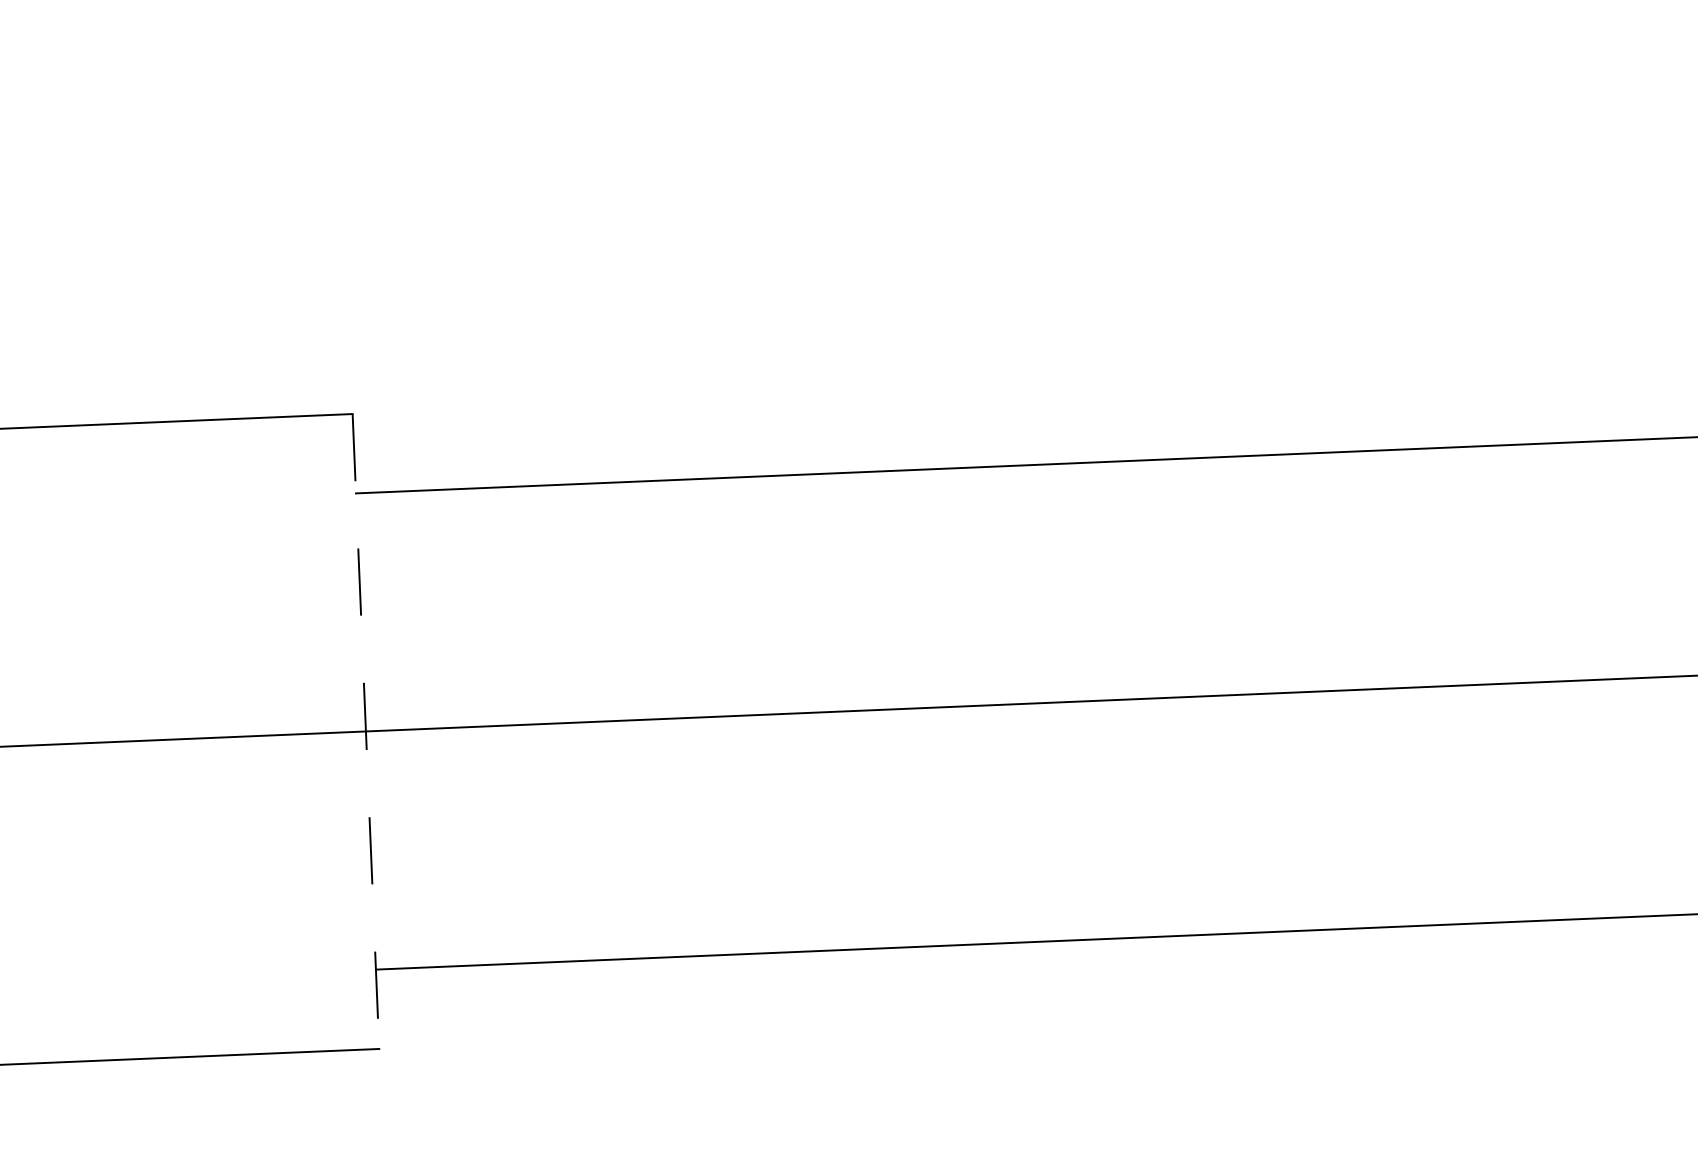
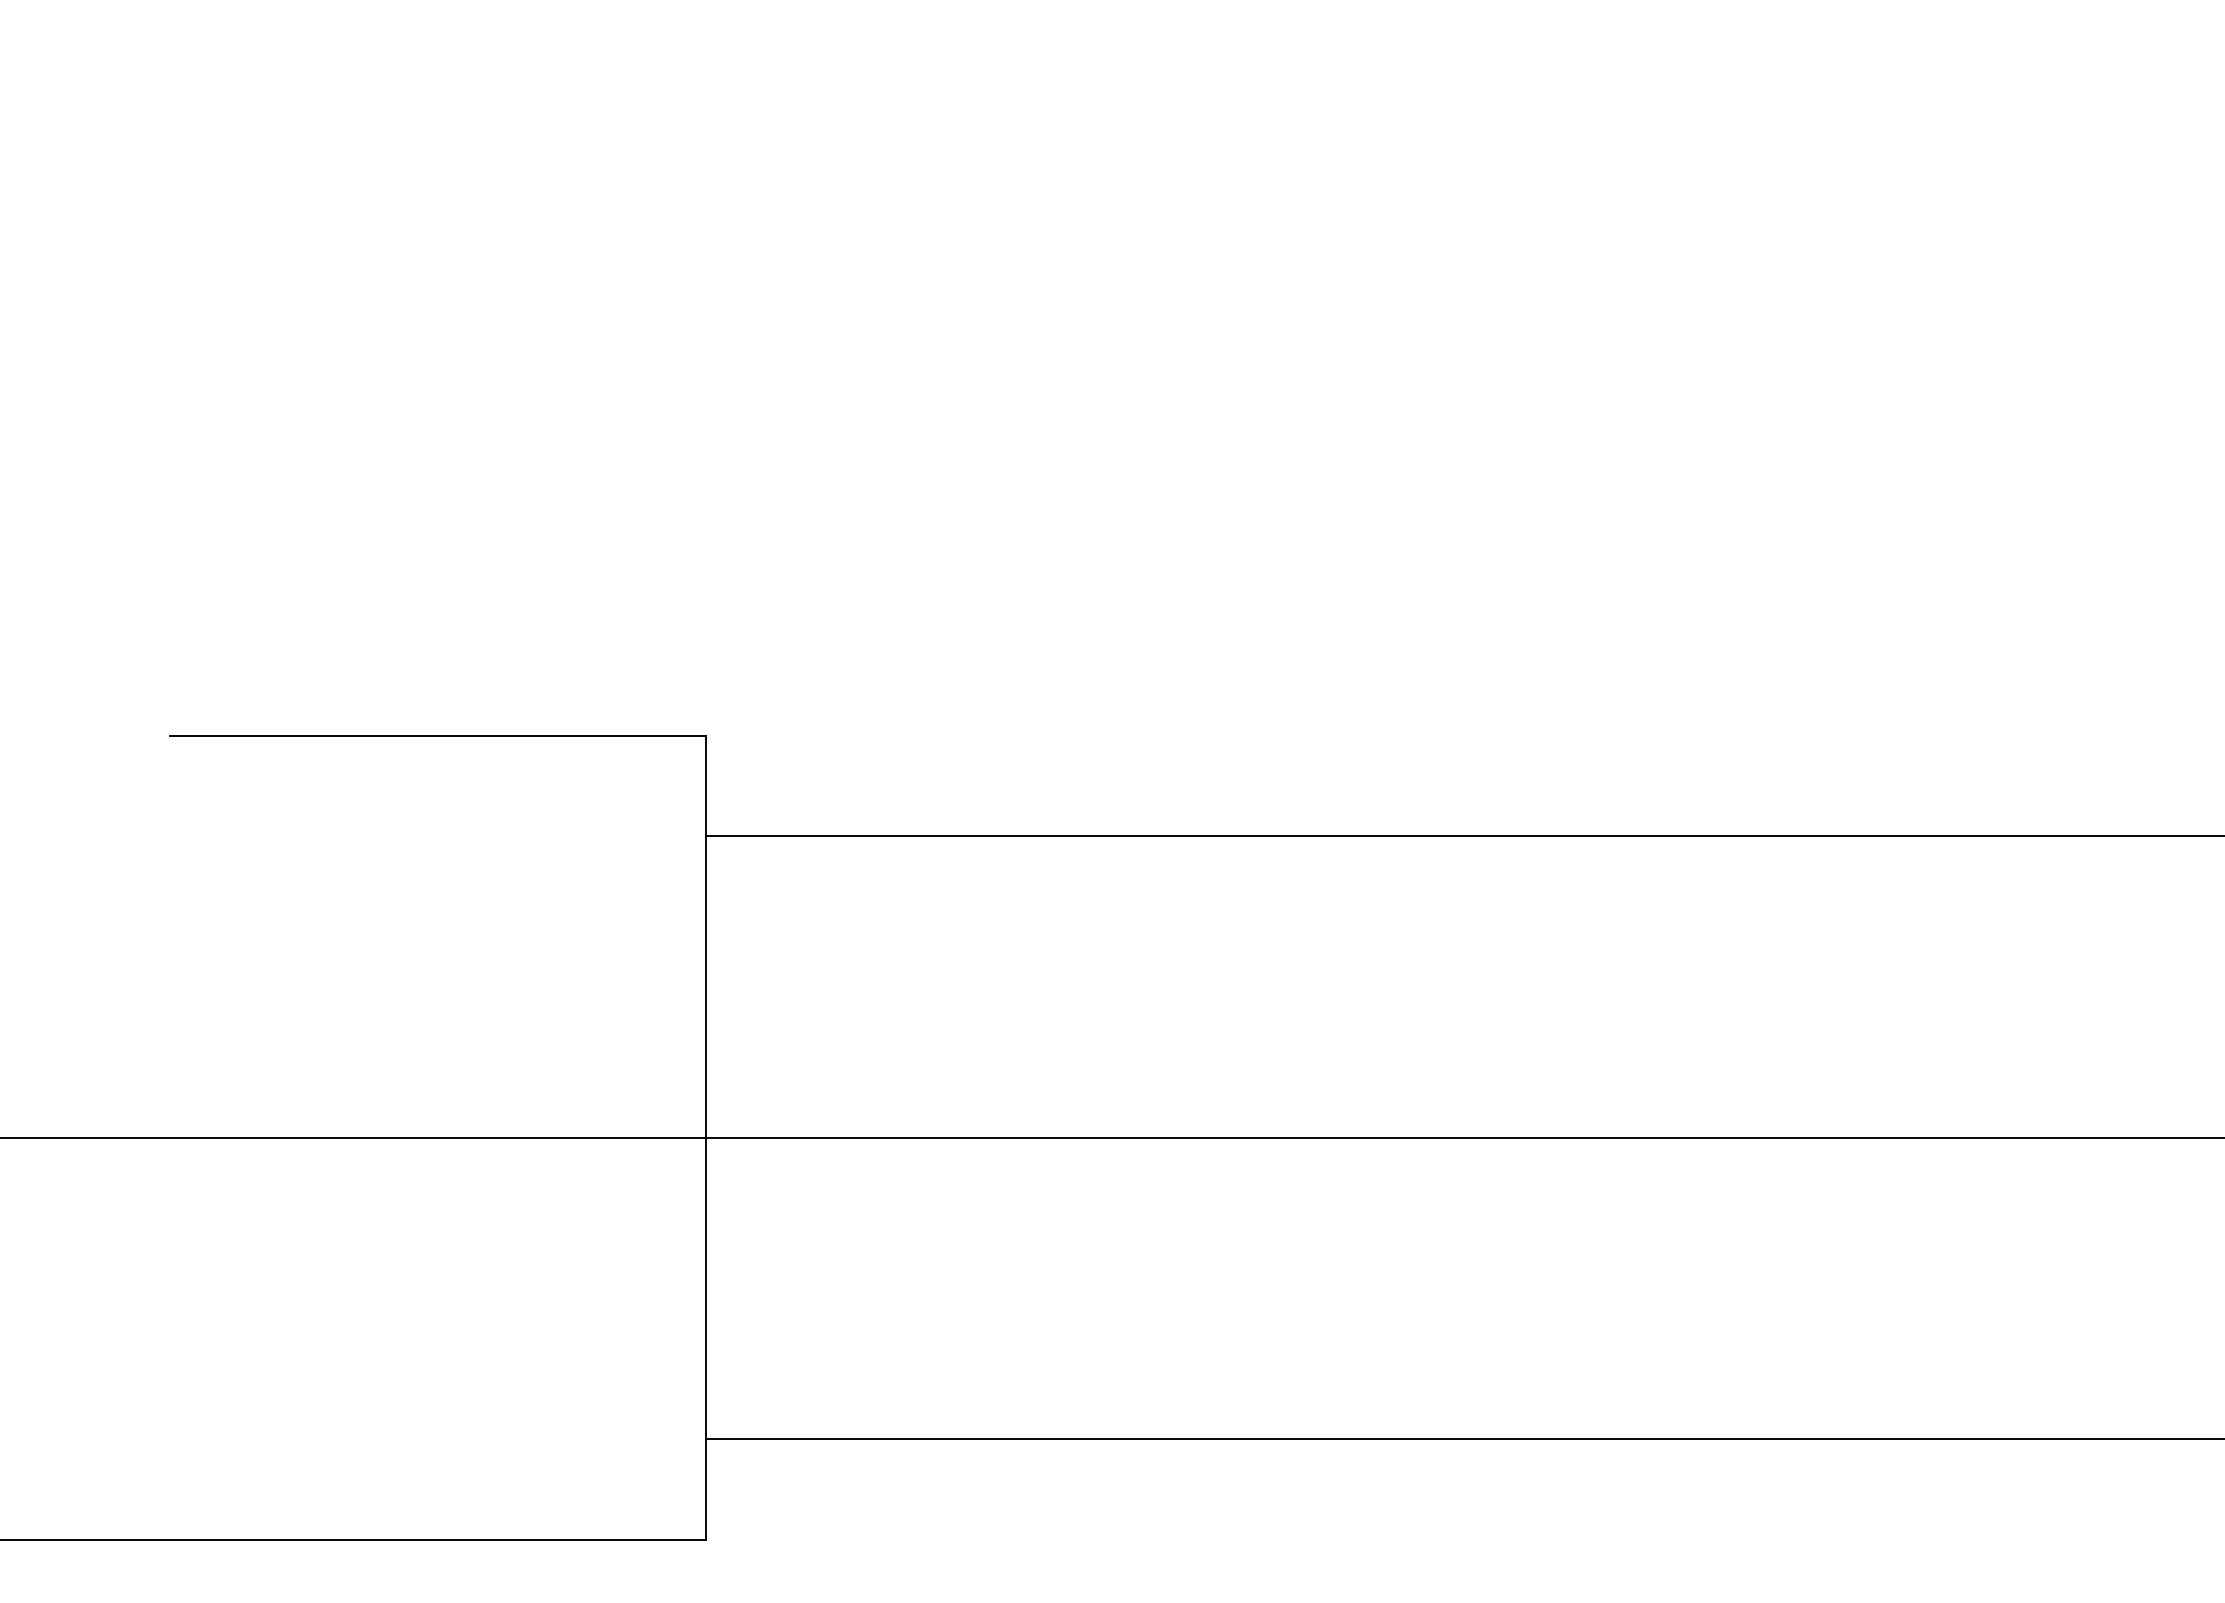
line: (366, 732) -> (706, 1138), dashed -> solid

